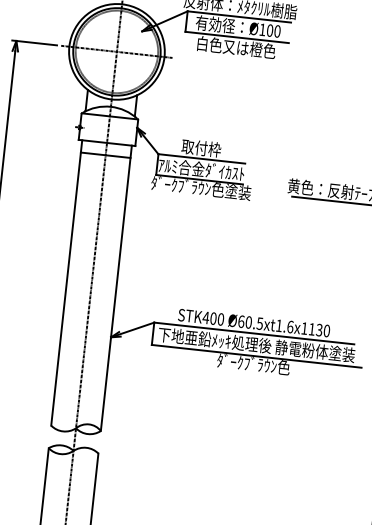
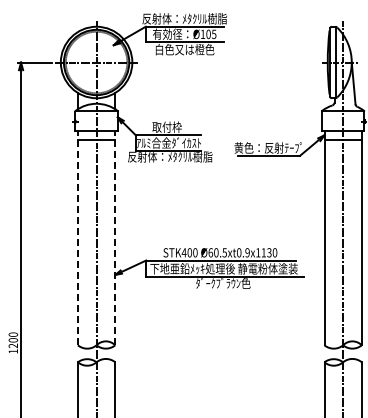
text: (278, 30) -> (214, 33), Ø100 -> Ø105
text: (201, 187) -> (170, 156), ﾀﾞｰｸﾌﾞﾗｳﾝ色塗装 -> 反射体：ﾒﾀｸﾘﾙ樹脂
line: (66, 282) -> (77, 237), solid -> dashed
line: (116, 287) -> (115, 237), solid -> dashed
text: (284, 326) -> (243, 252), Ø60.5xt1.6x1130 -> Ø60.5xt0.9x1130

